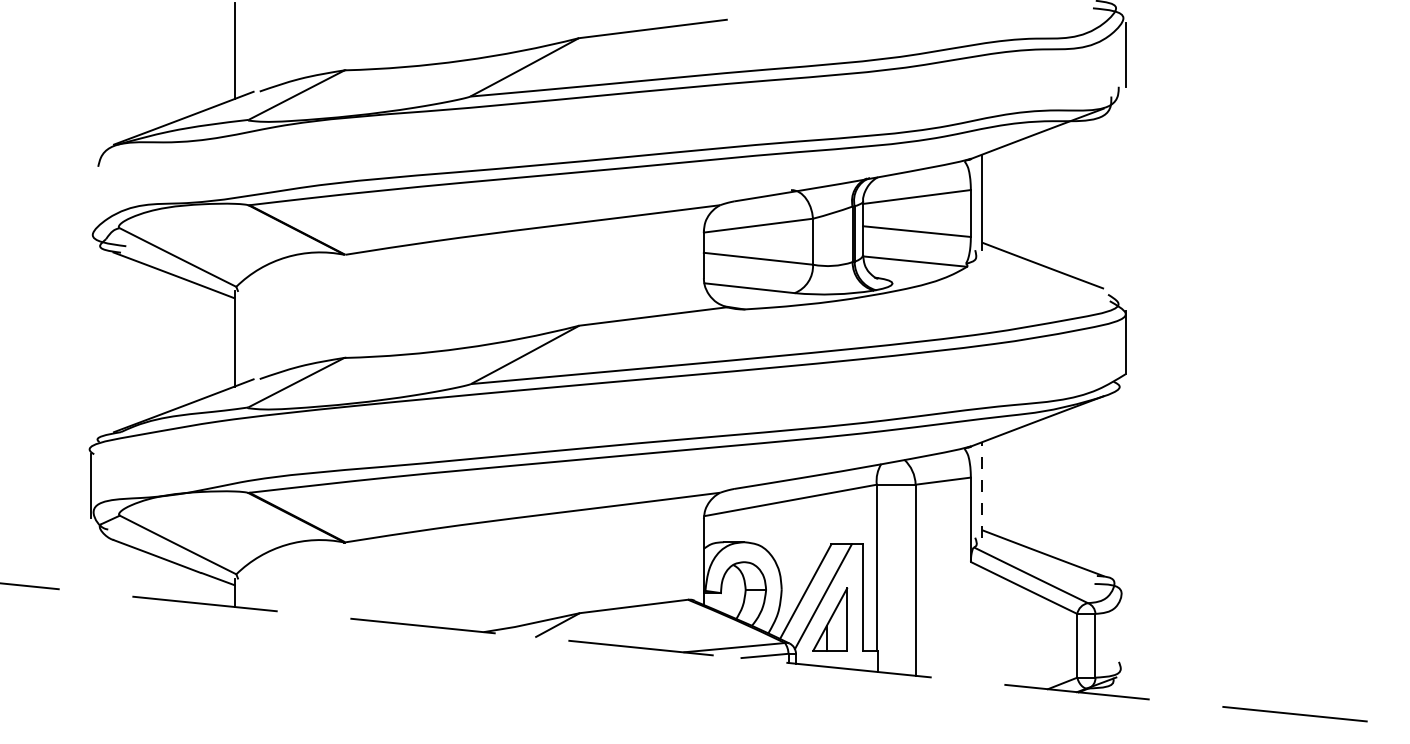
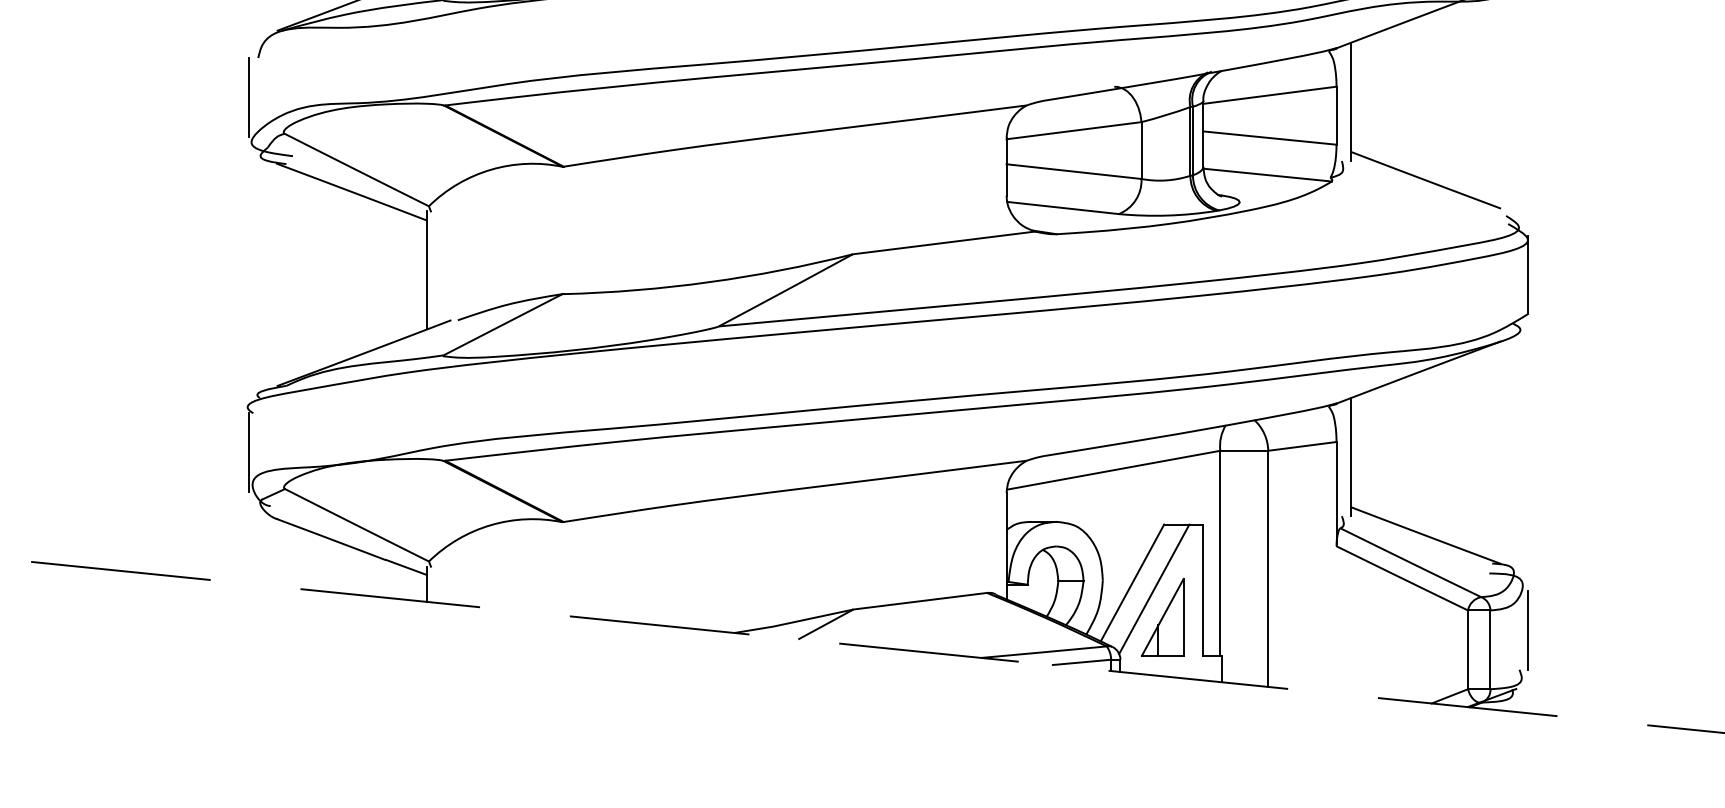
line: (91, 198) -> (249, 97), added
line: (982, 489) -> (1350, 456), dashed -> solid
line: (1126, 629) -> (1528, 629), added

